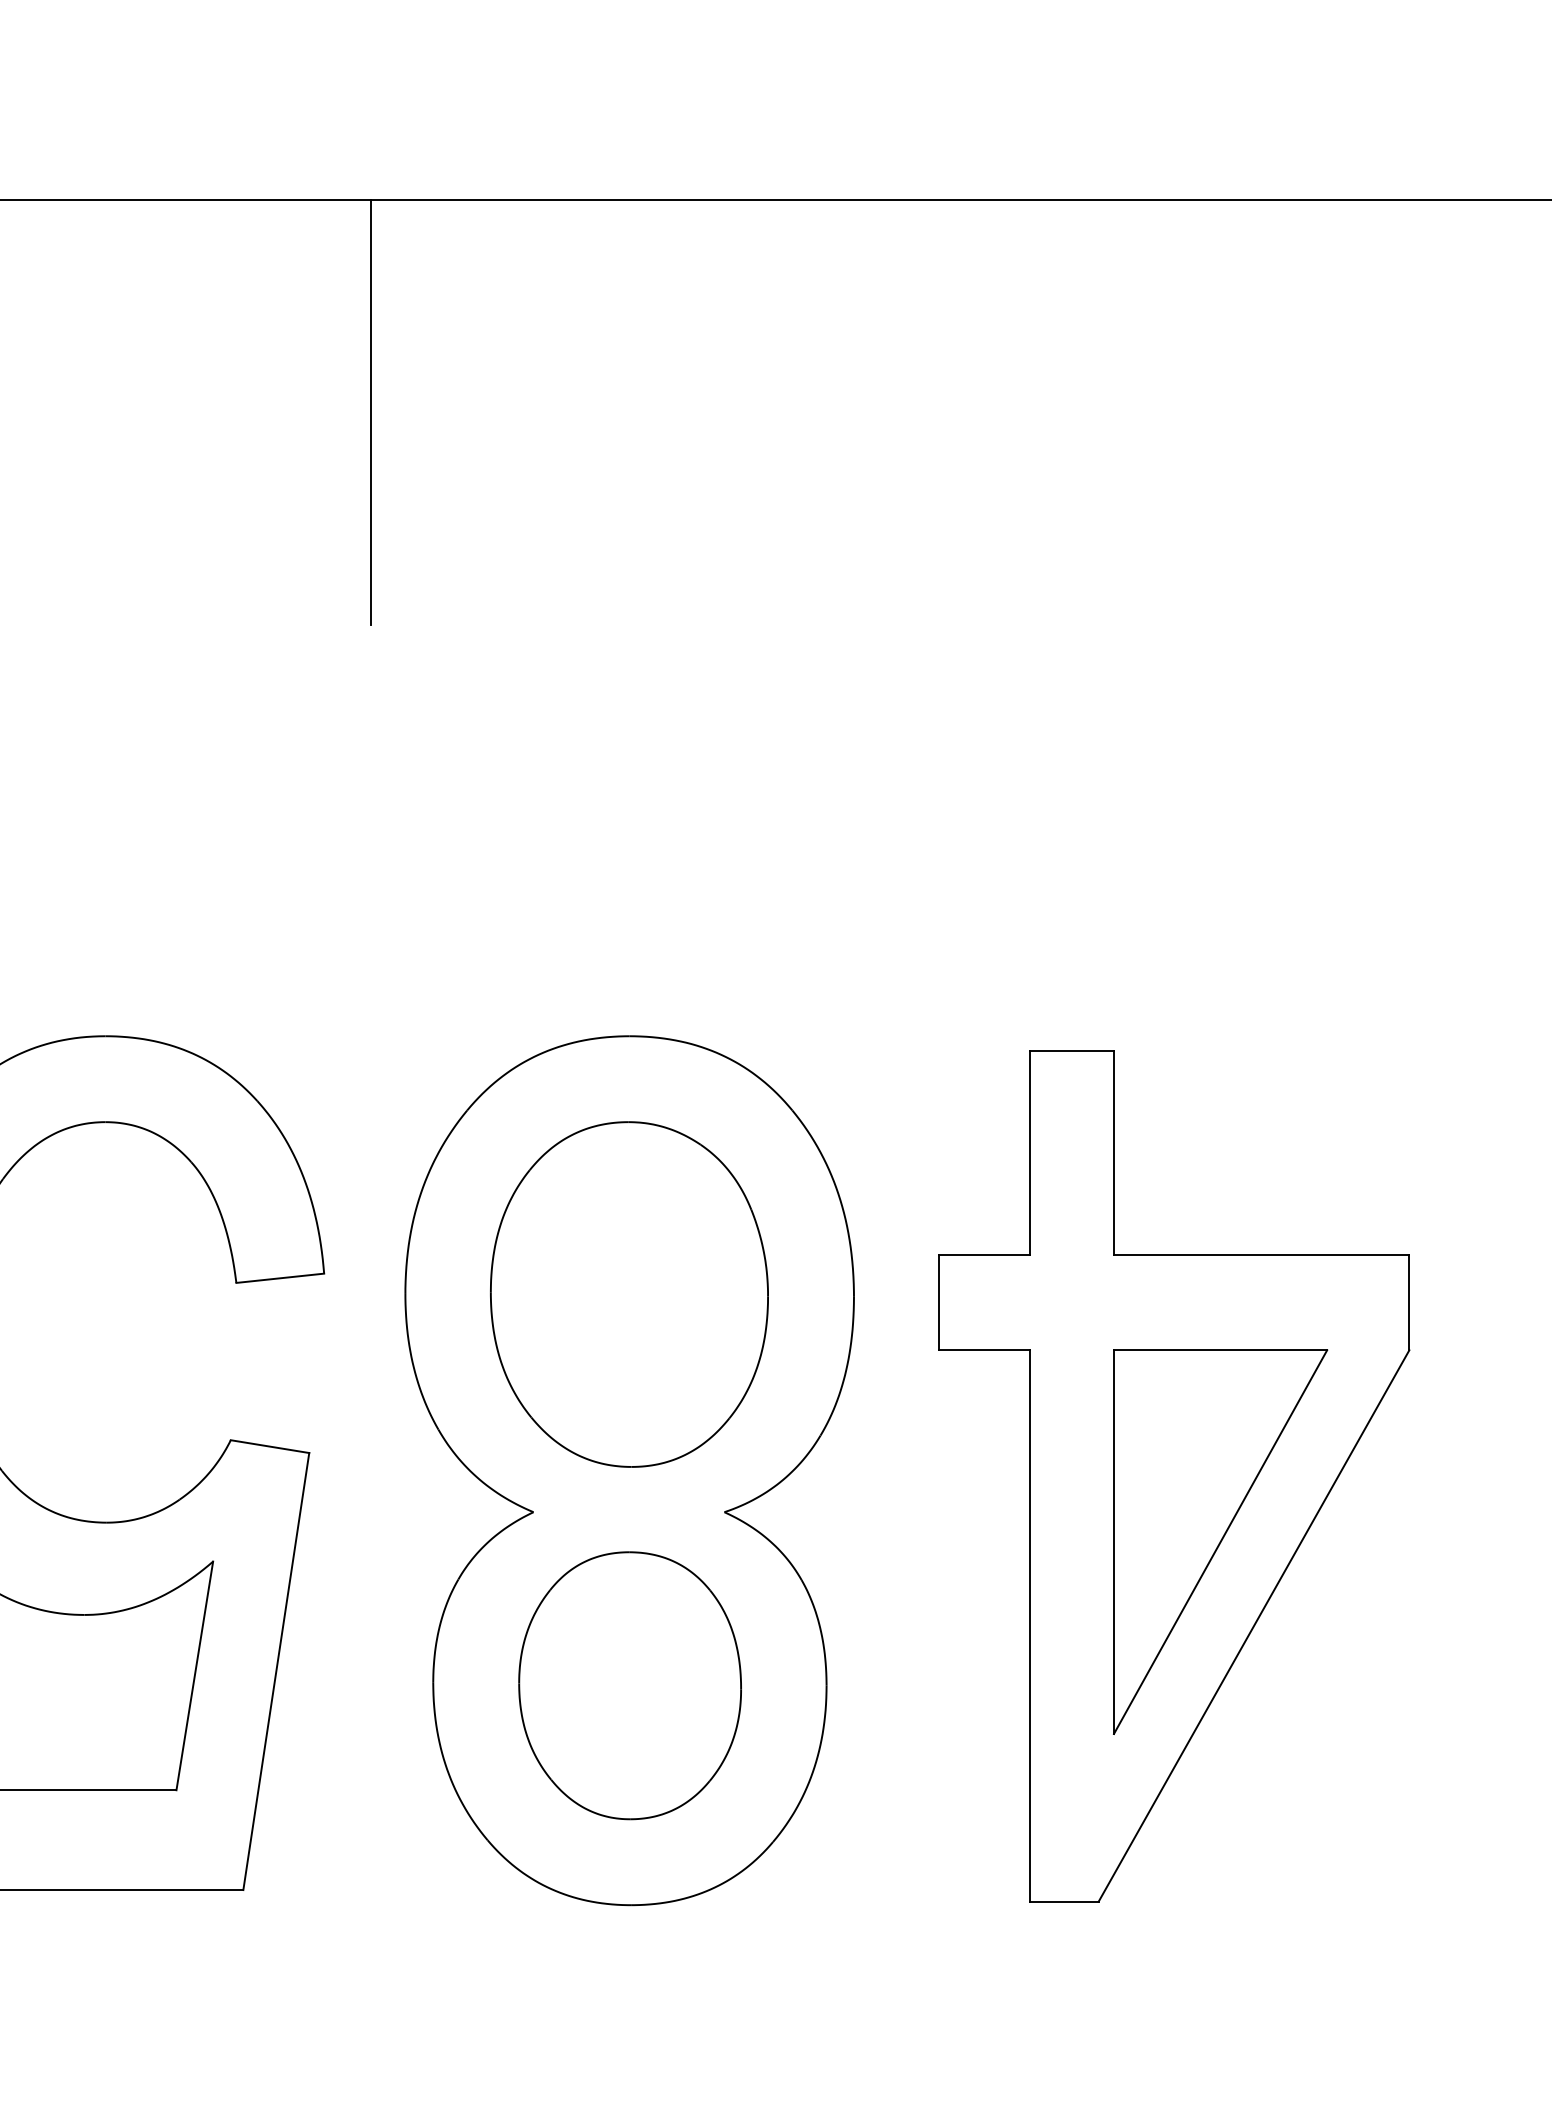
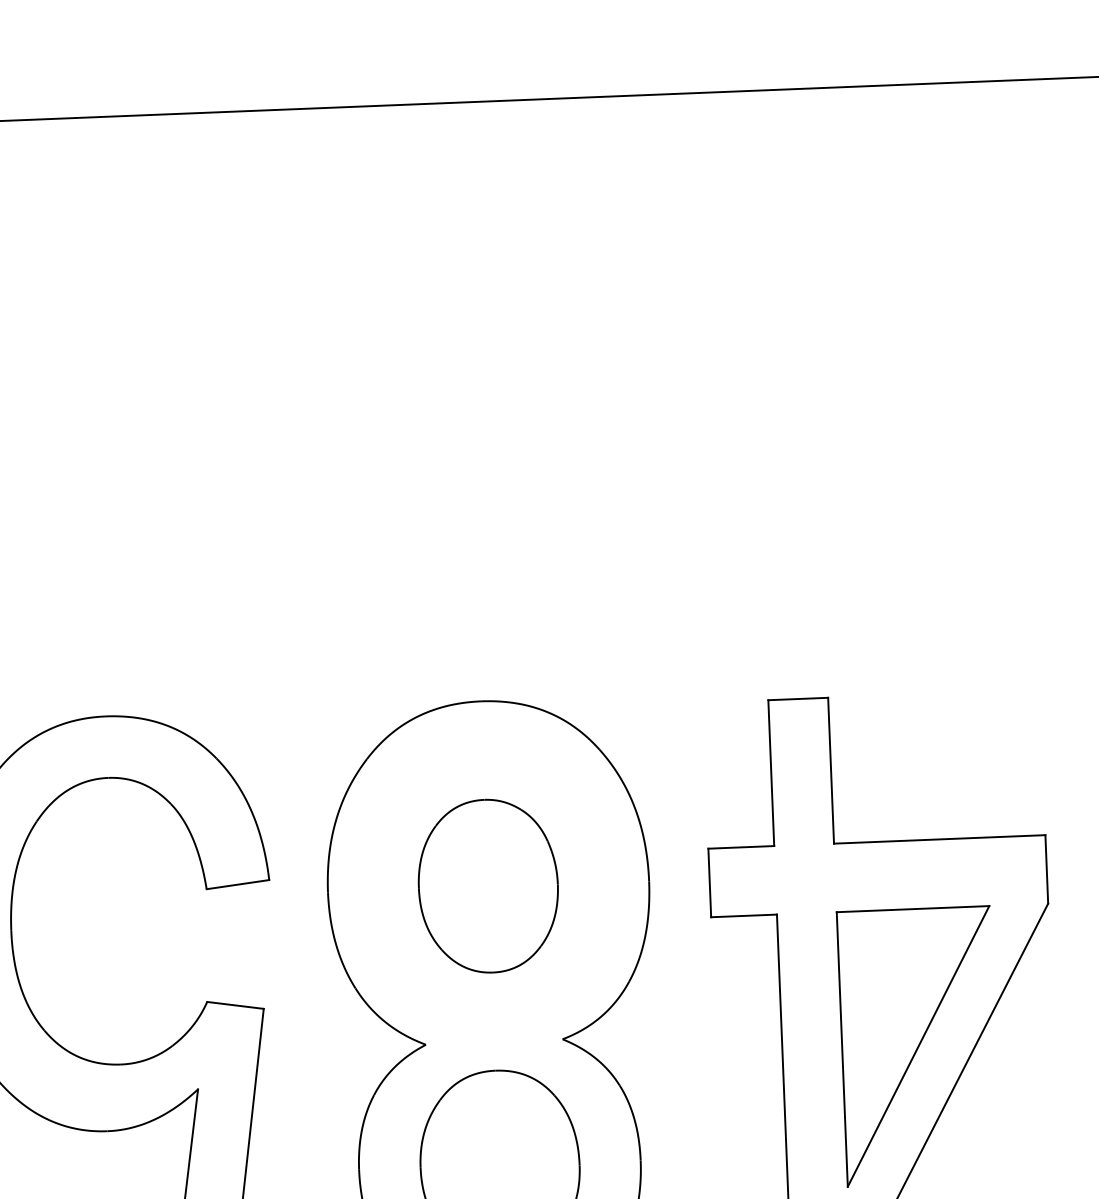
line: (370, 412) -> (277, 262), removed
part: (629, 1294) -> (488, 886), size x0.7

